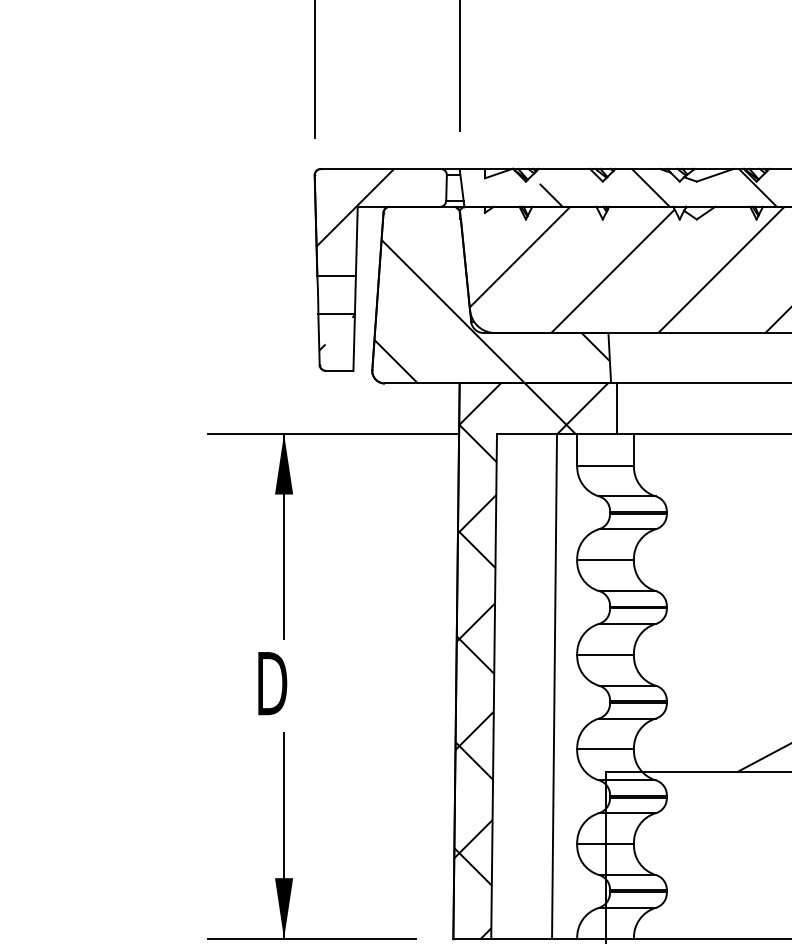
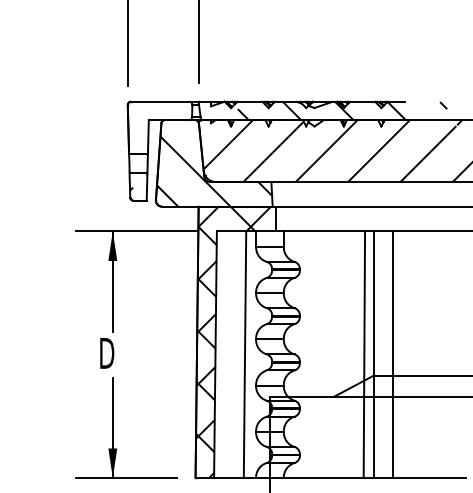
hatch: (355, 207) -> (147, 120), removed

